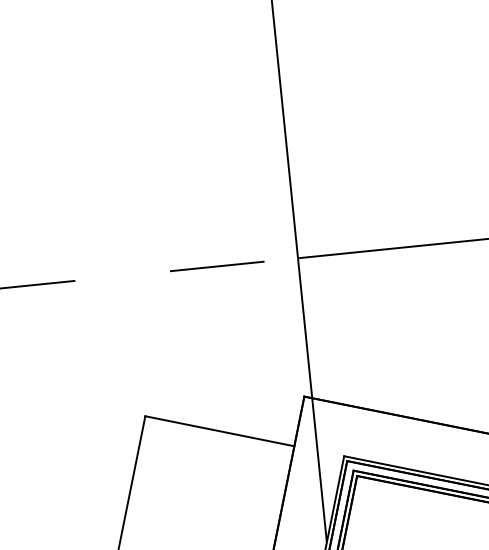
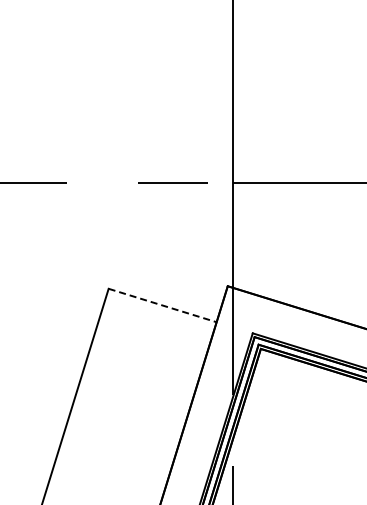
line: (219, 431) -> (162, 305), solid -> dashed

